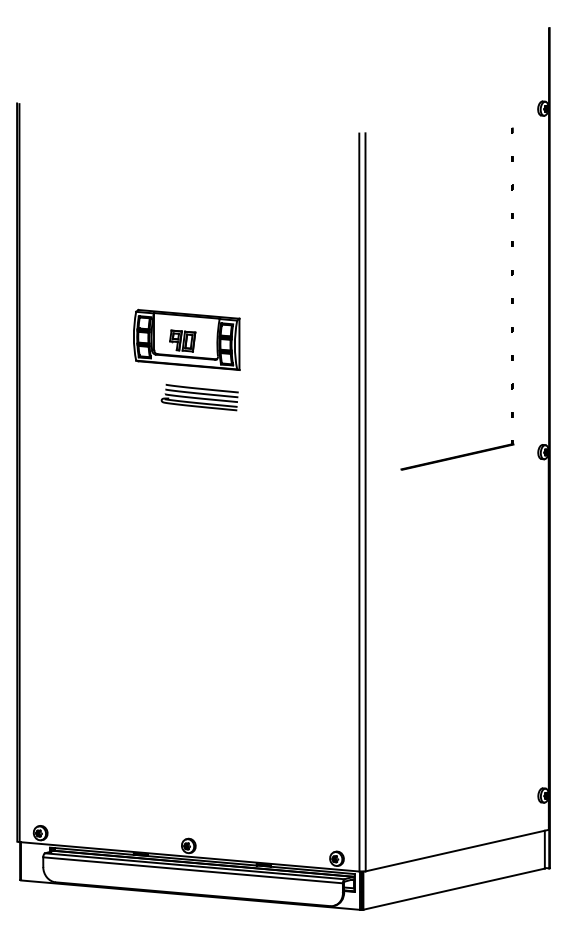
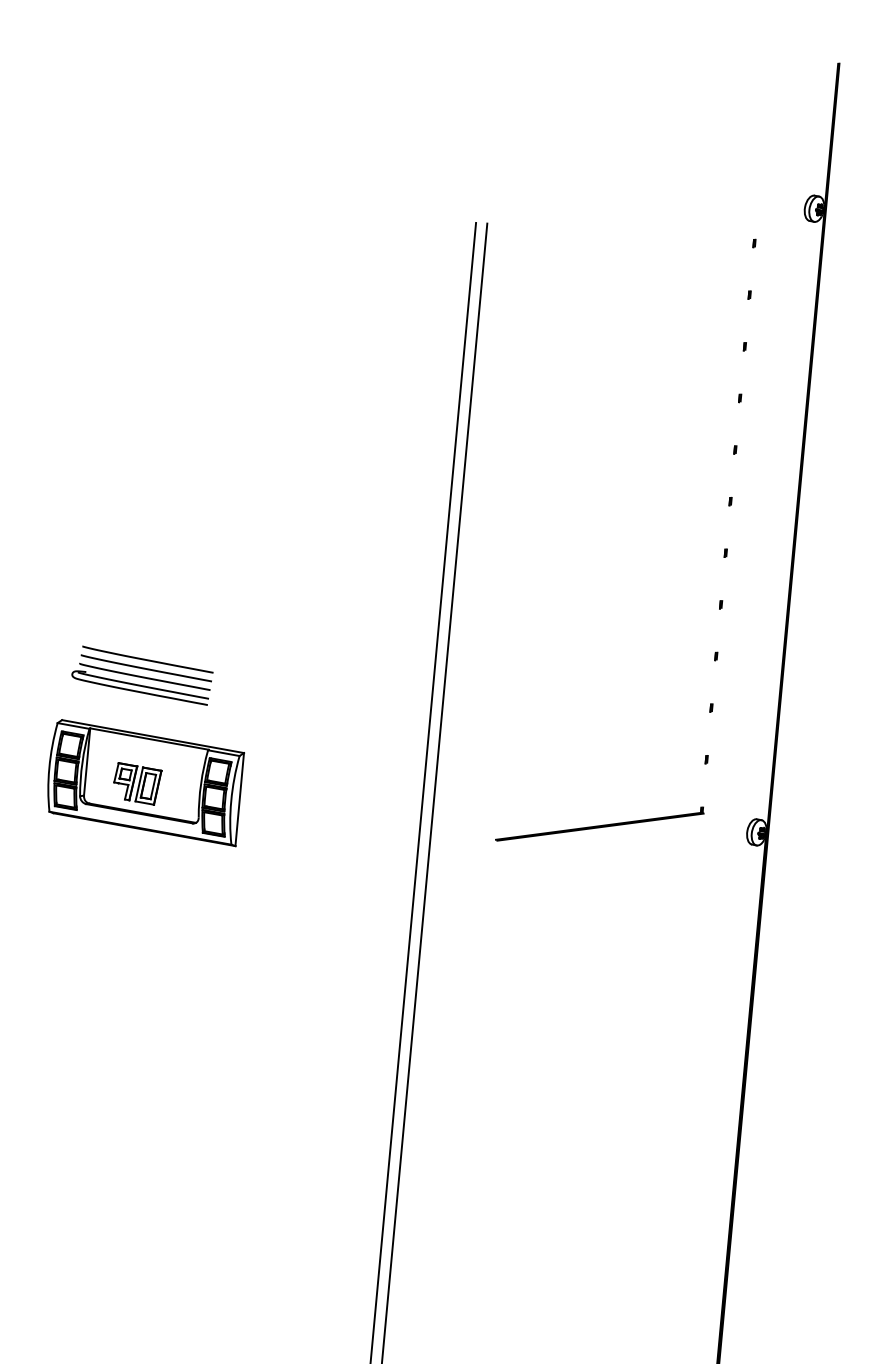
part: (186, 339) -> (144, 781), moved

